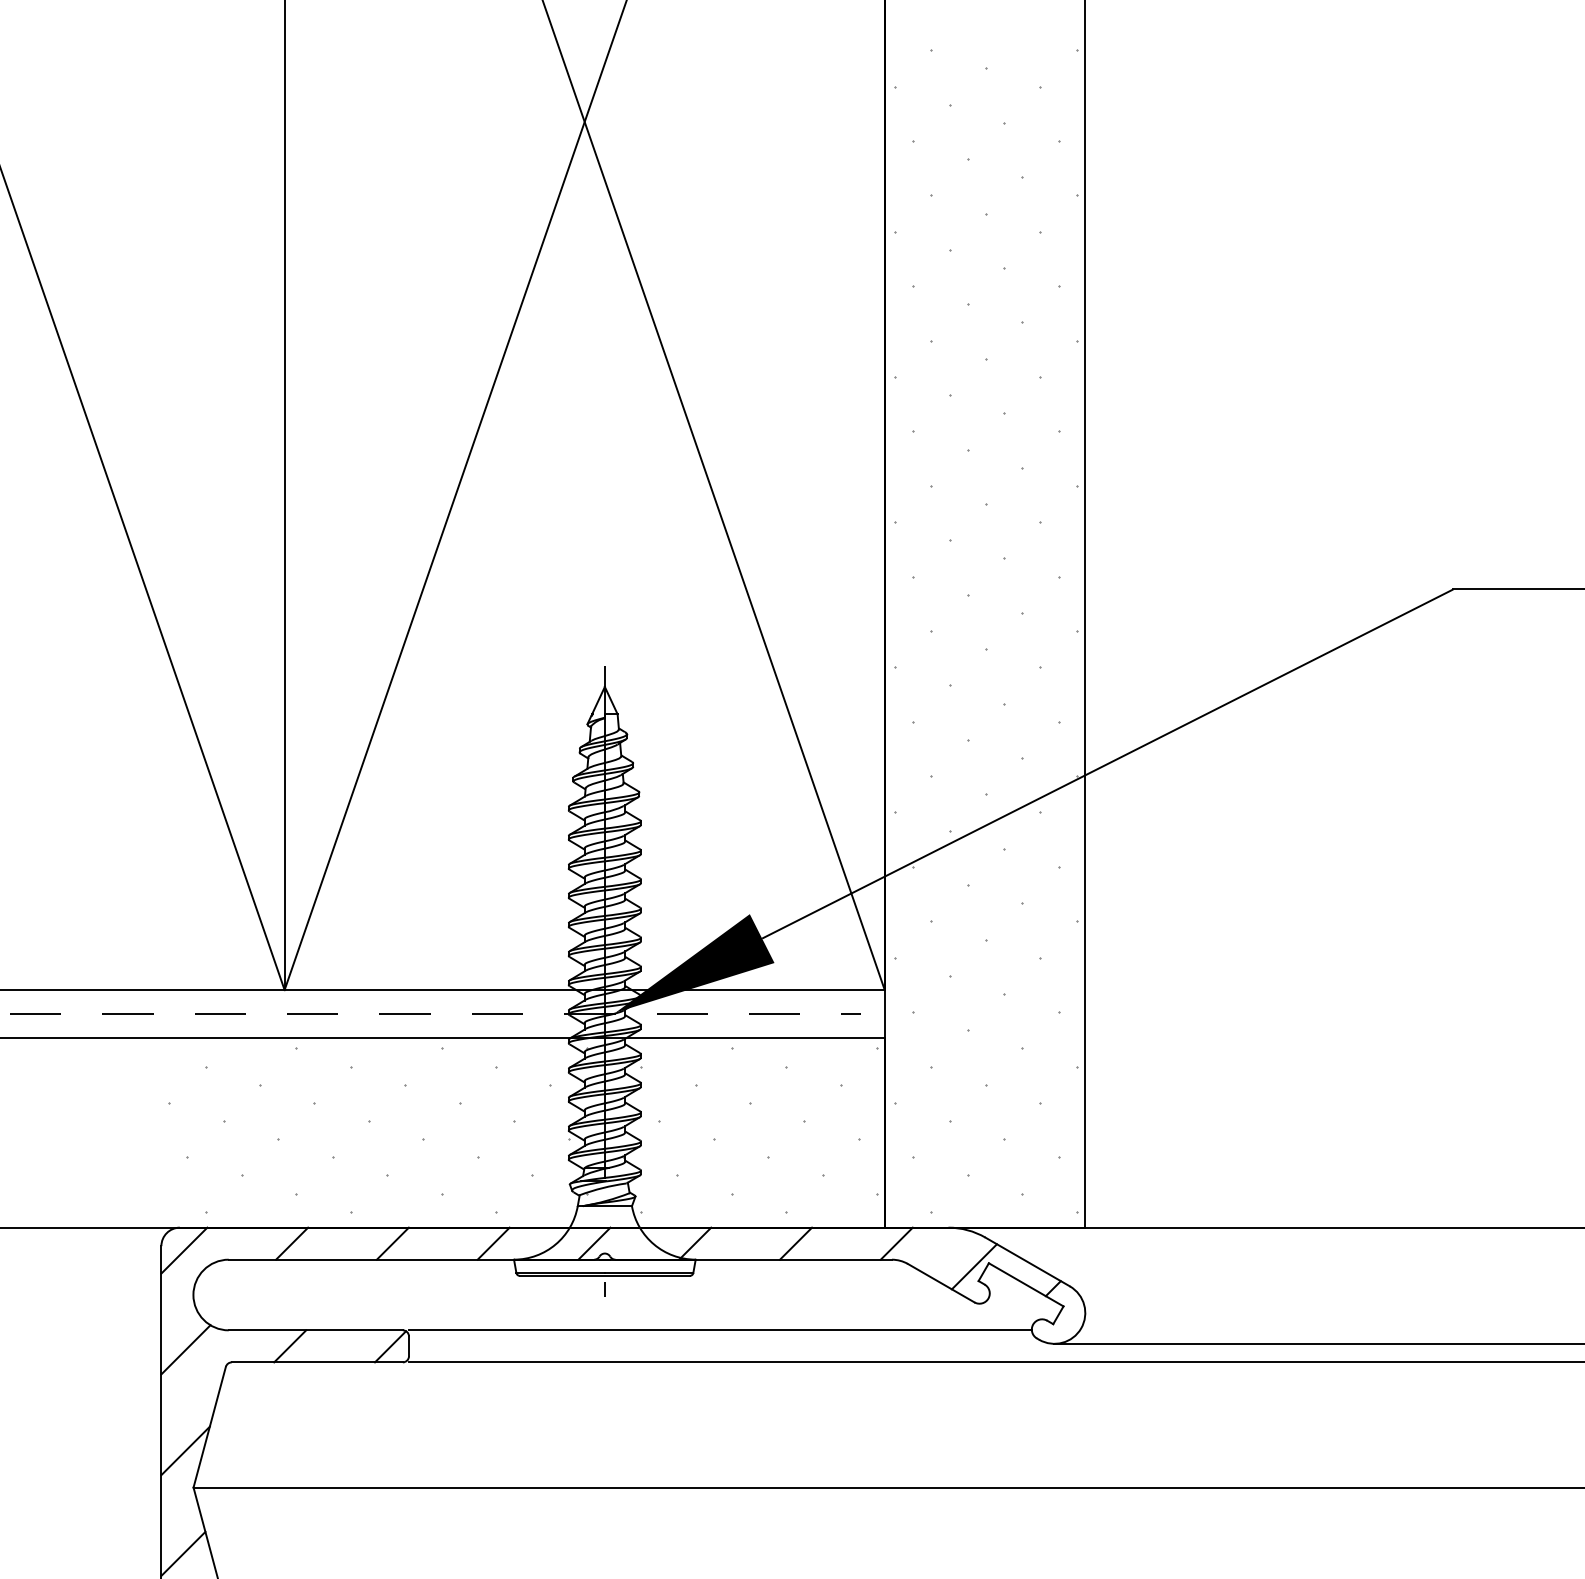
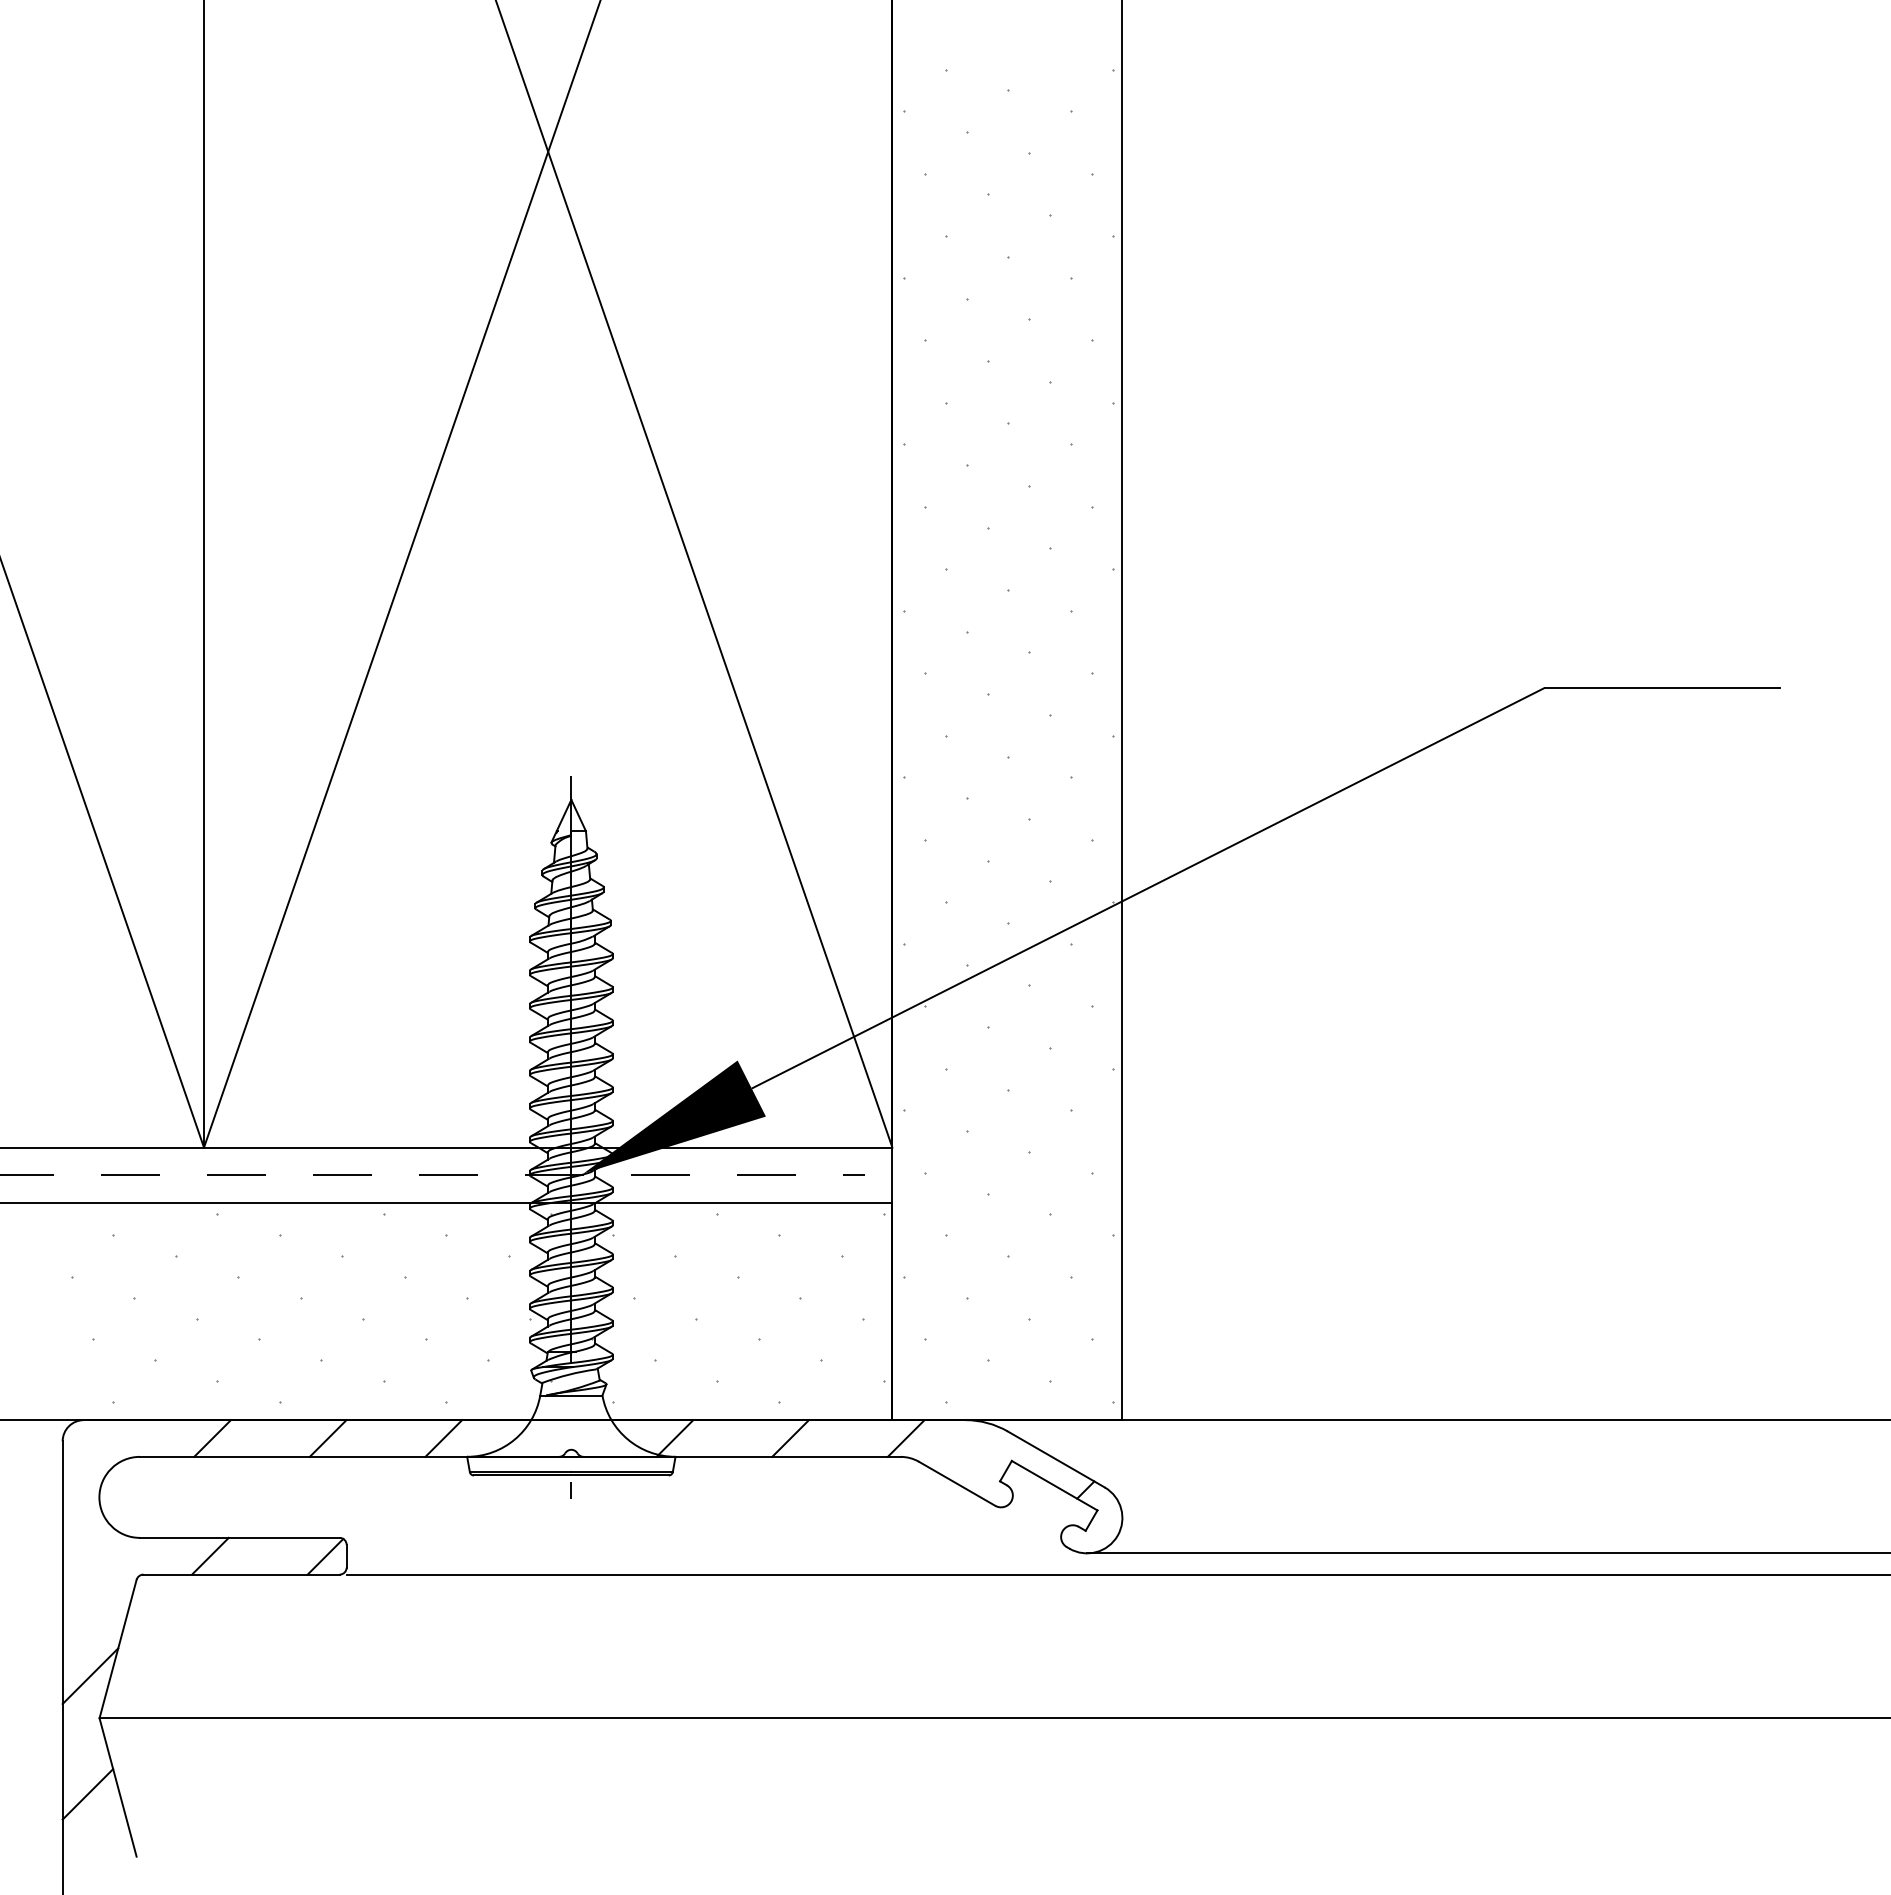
line: (594, 1243) -> (559, 1438), removed
line: (183, 1250) -> (88, 1446), removed
line: (974, 1266) -> (995, 1464), removed
line: (720, 1329) -> (703, 1537), removed
line: (185, 1349) -> (90, 1559), removed

